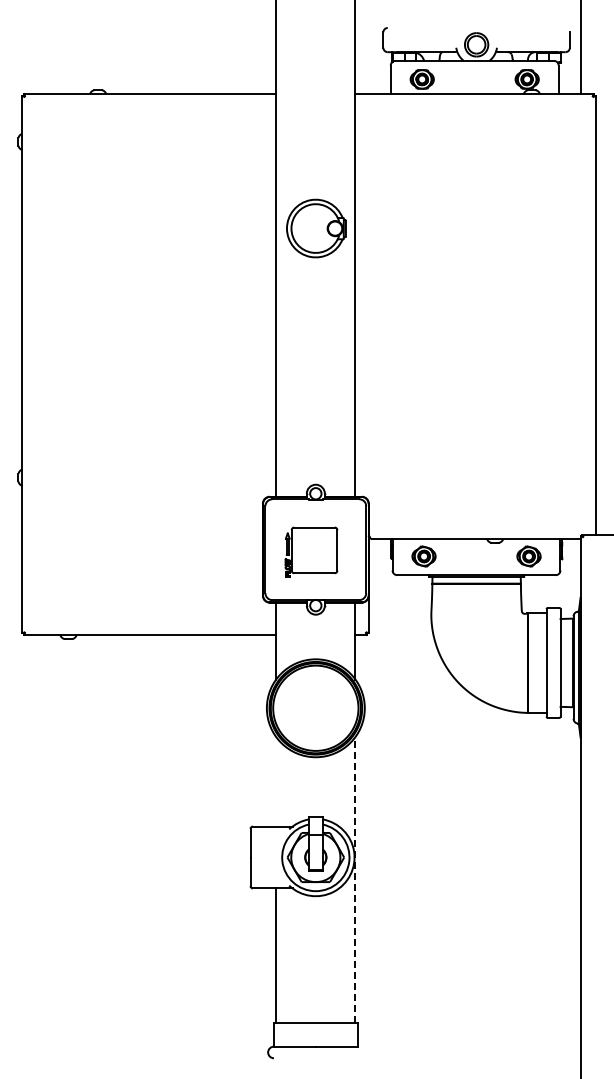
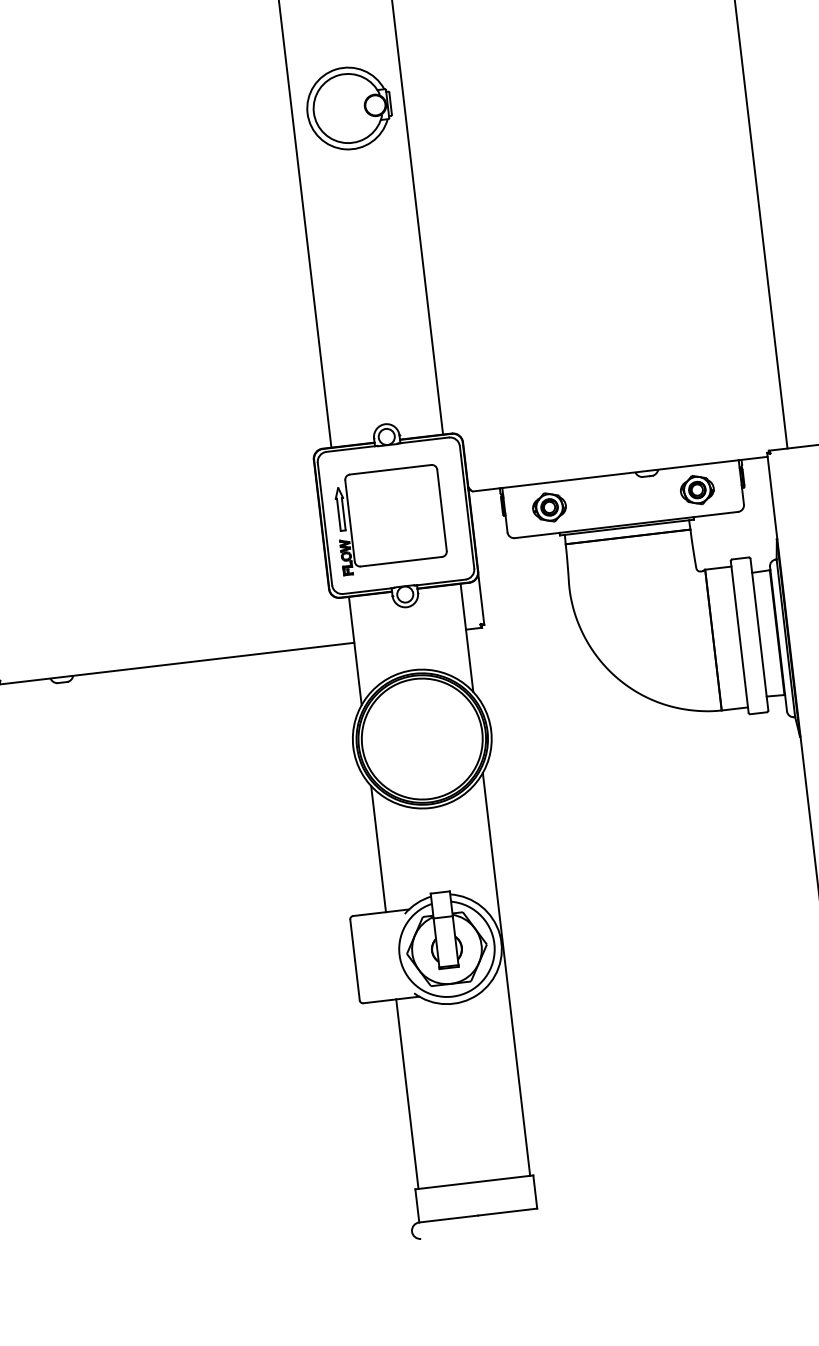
part: (316, 228) -> (349, 108), moved
part: (311, 551) -> (390, 518), size x1.43
line: (276, 781) -> (378, 848), added
line: (355, 879) -> (506, 973), dashed -> solid

